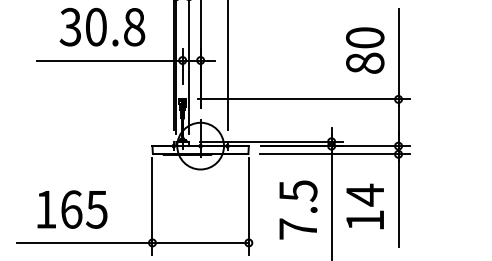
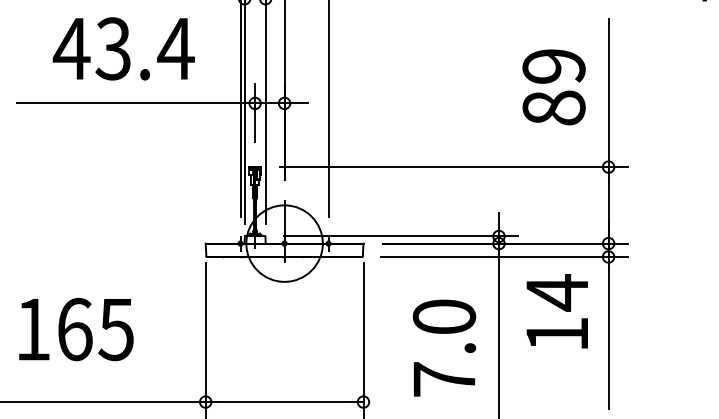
text: (102, 26) -> (123, 47), 30.8 -> 43.4
text: (365, 37) -> (554, 65), 80 -> 89
text: (298, 191) -> (444, 317), 7.5 -> 7.0
text: (364, 206) -> (556, 311), moved
text: (72, 209) -> (76, 329), moved

